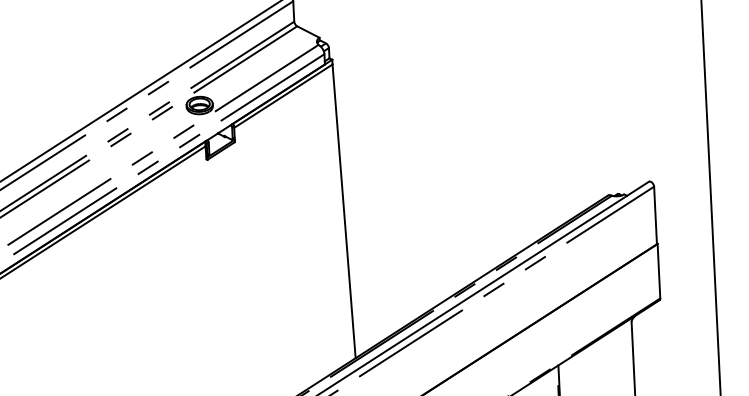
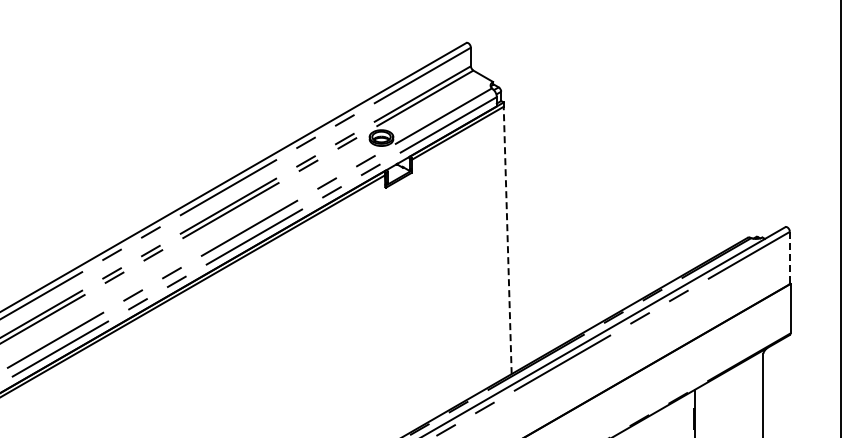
line: (343, 211) -> (507, 240), solid -> dashed
line: (655, 216) -> (789, 258), solid -> dashed

